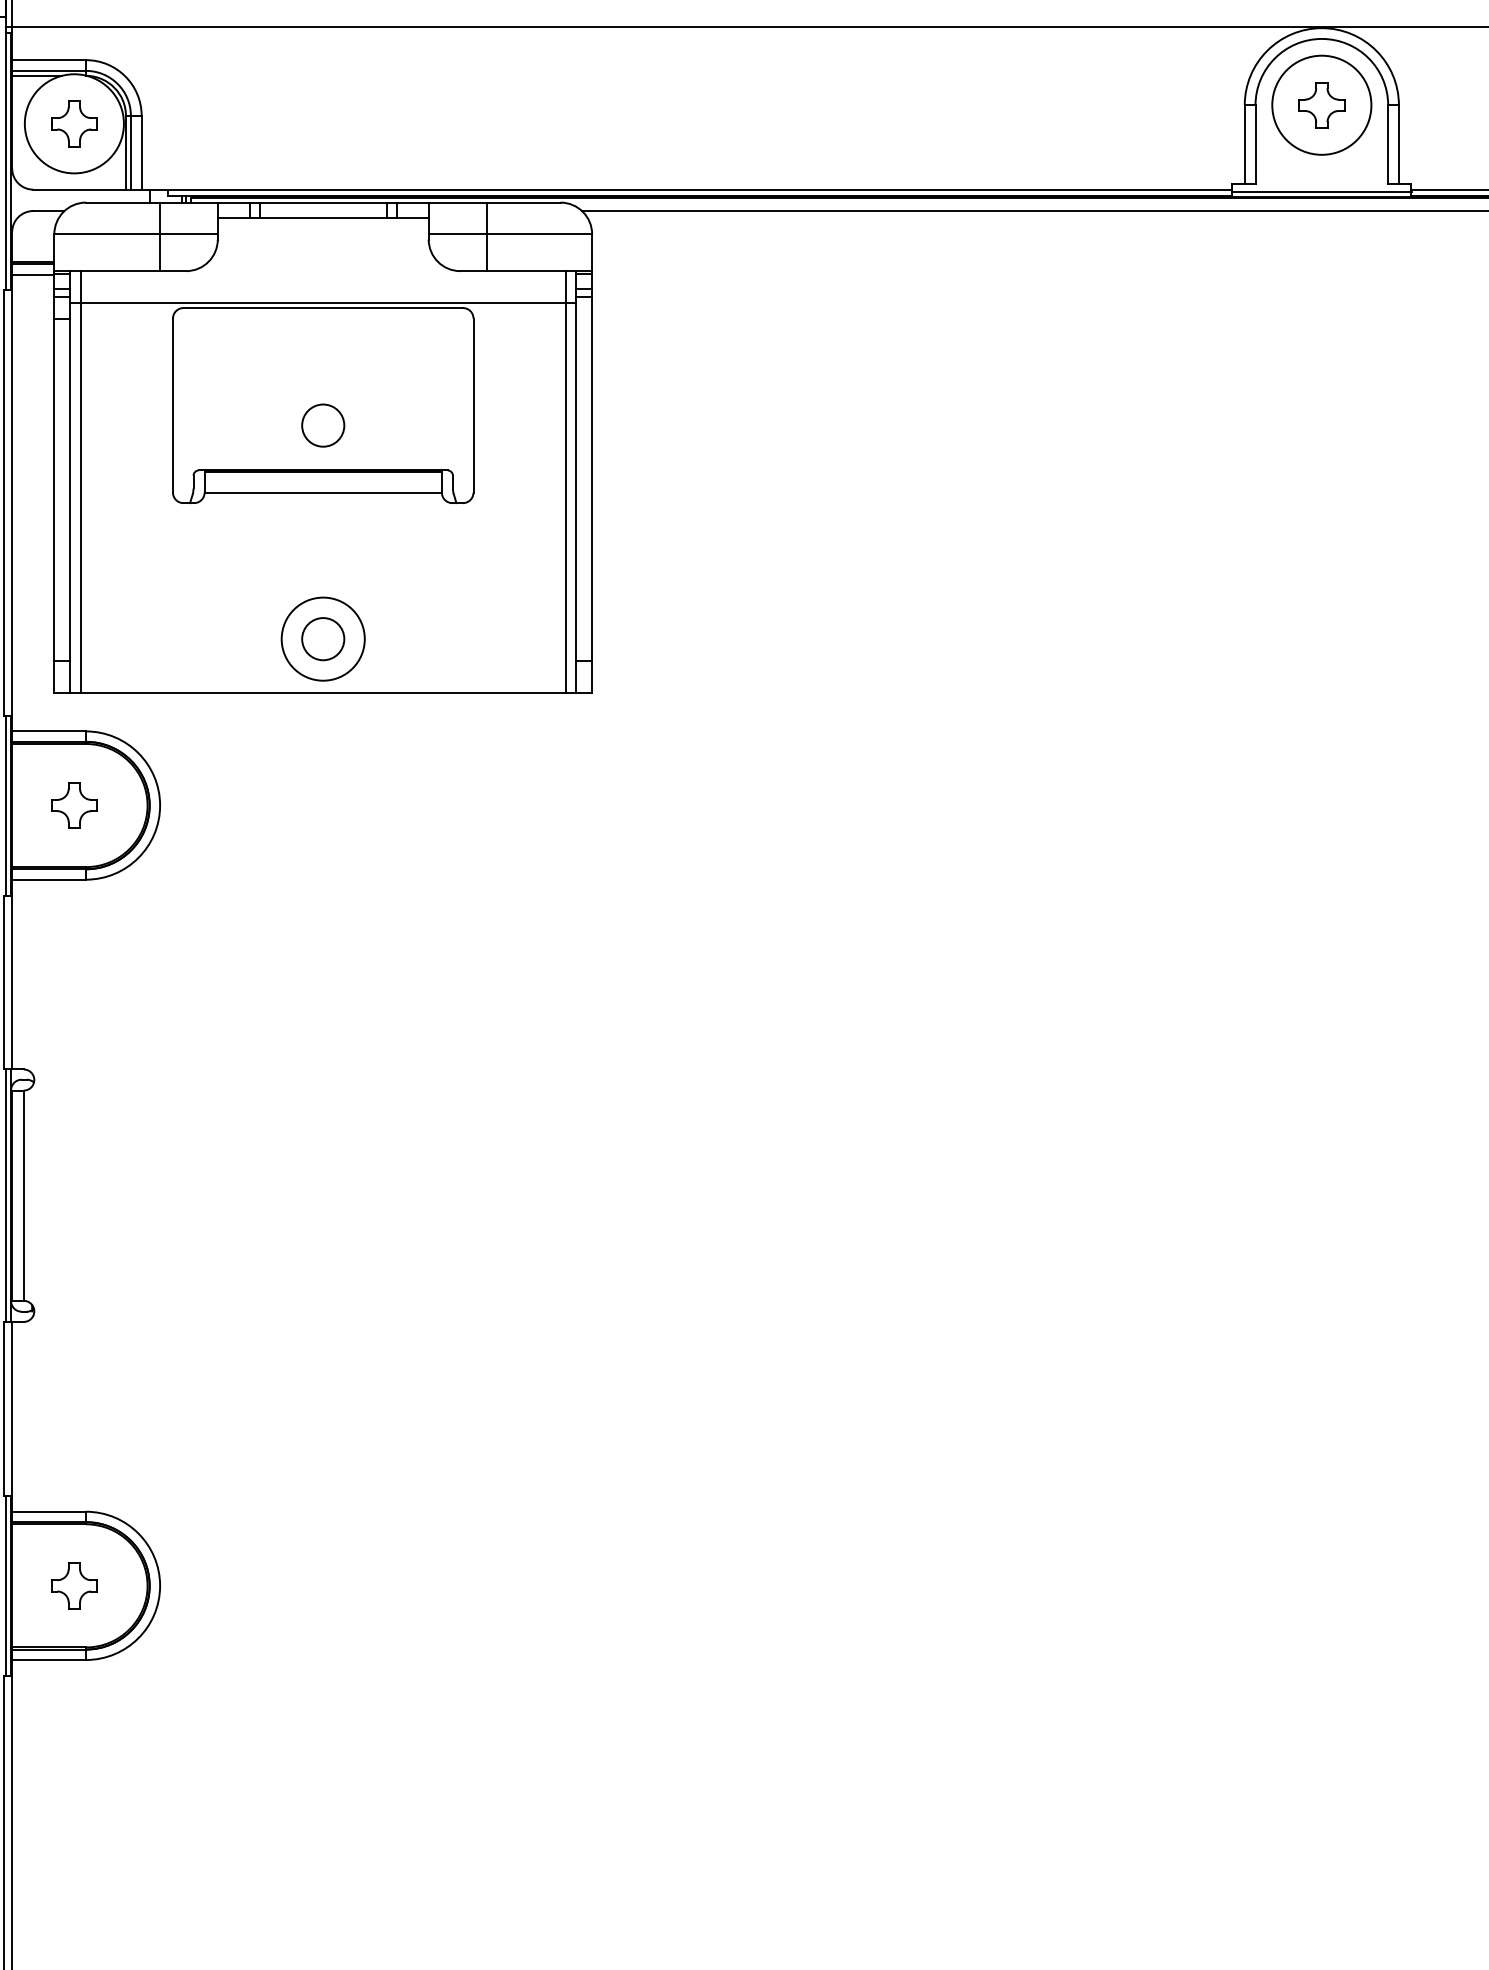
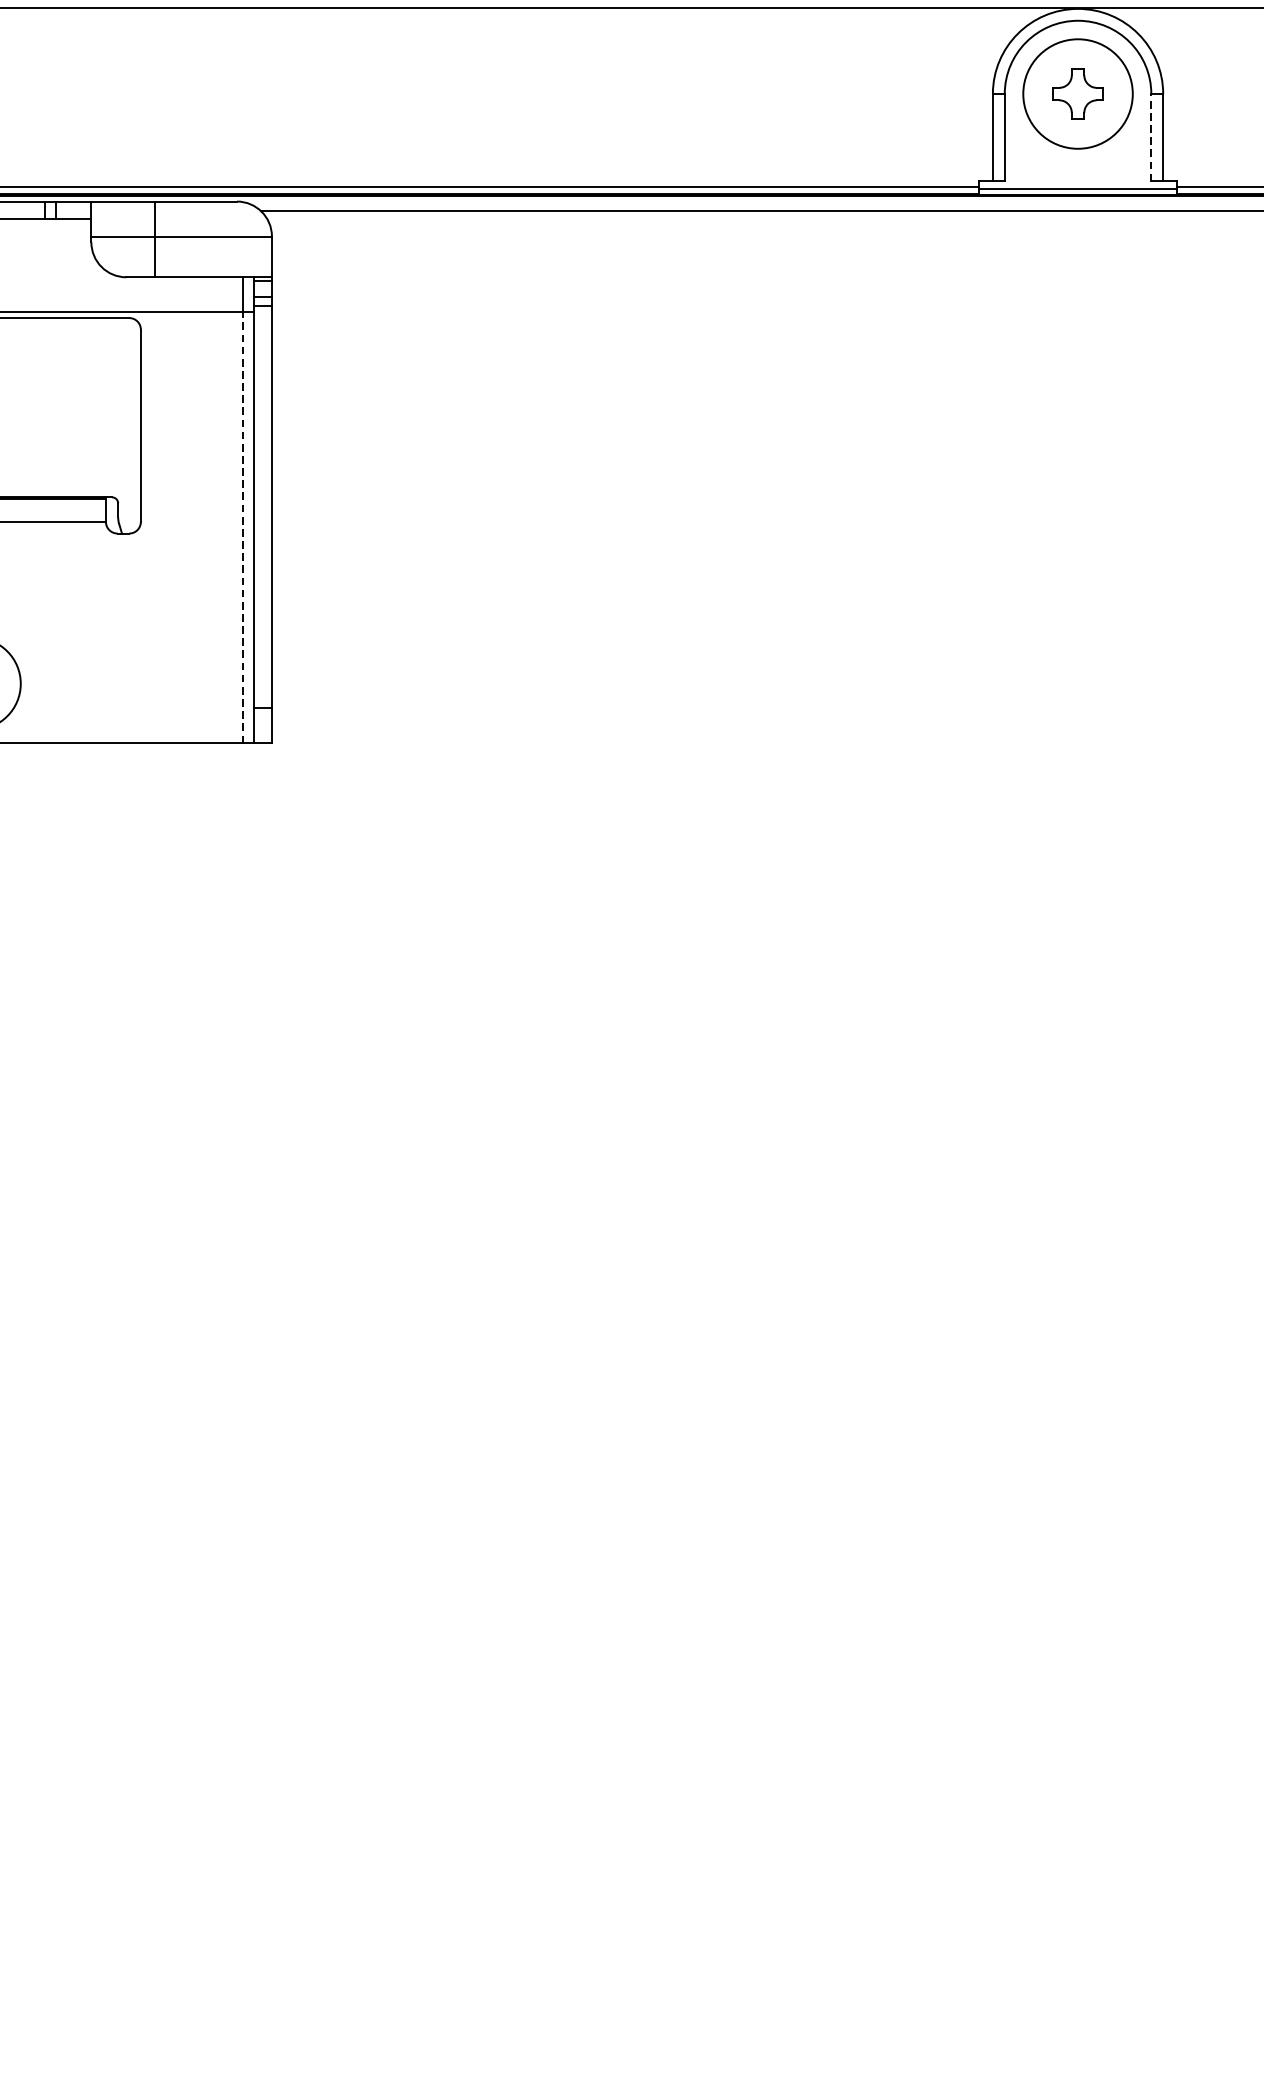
line: (1388, 144) -> (1151, 137), solid -> dashed
line: (565, 497) -> (242, 527), solid -> dashed

